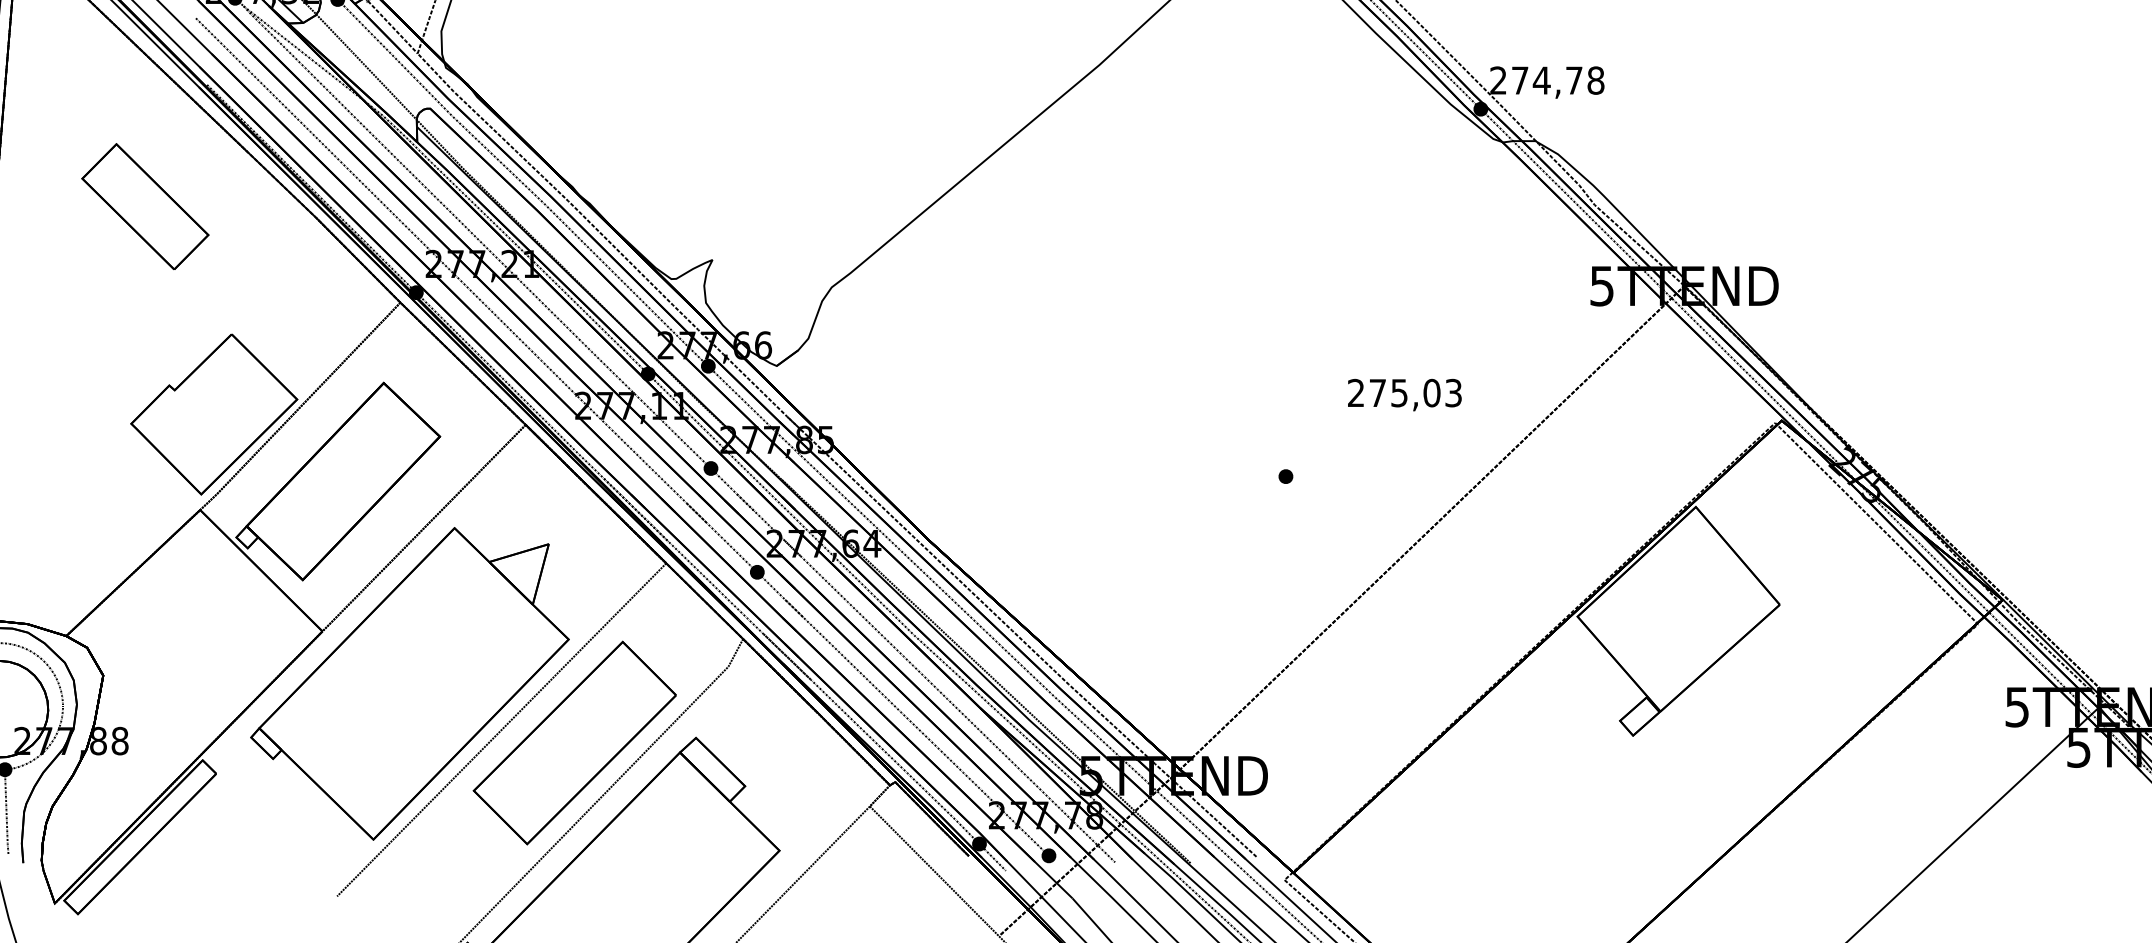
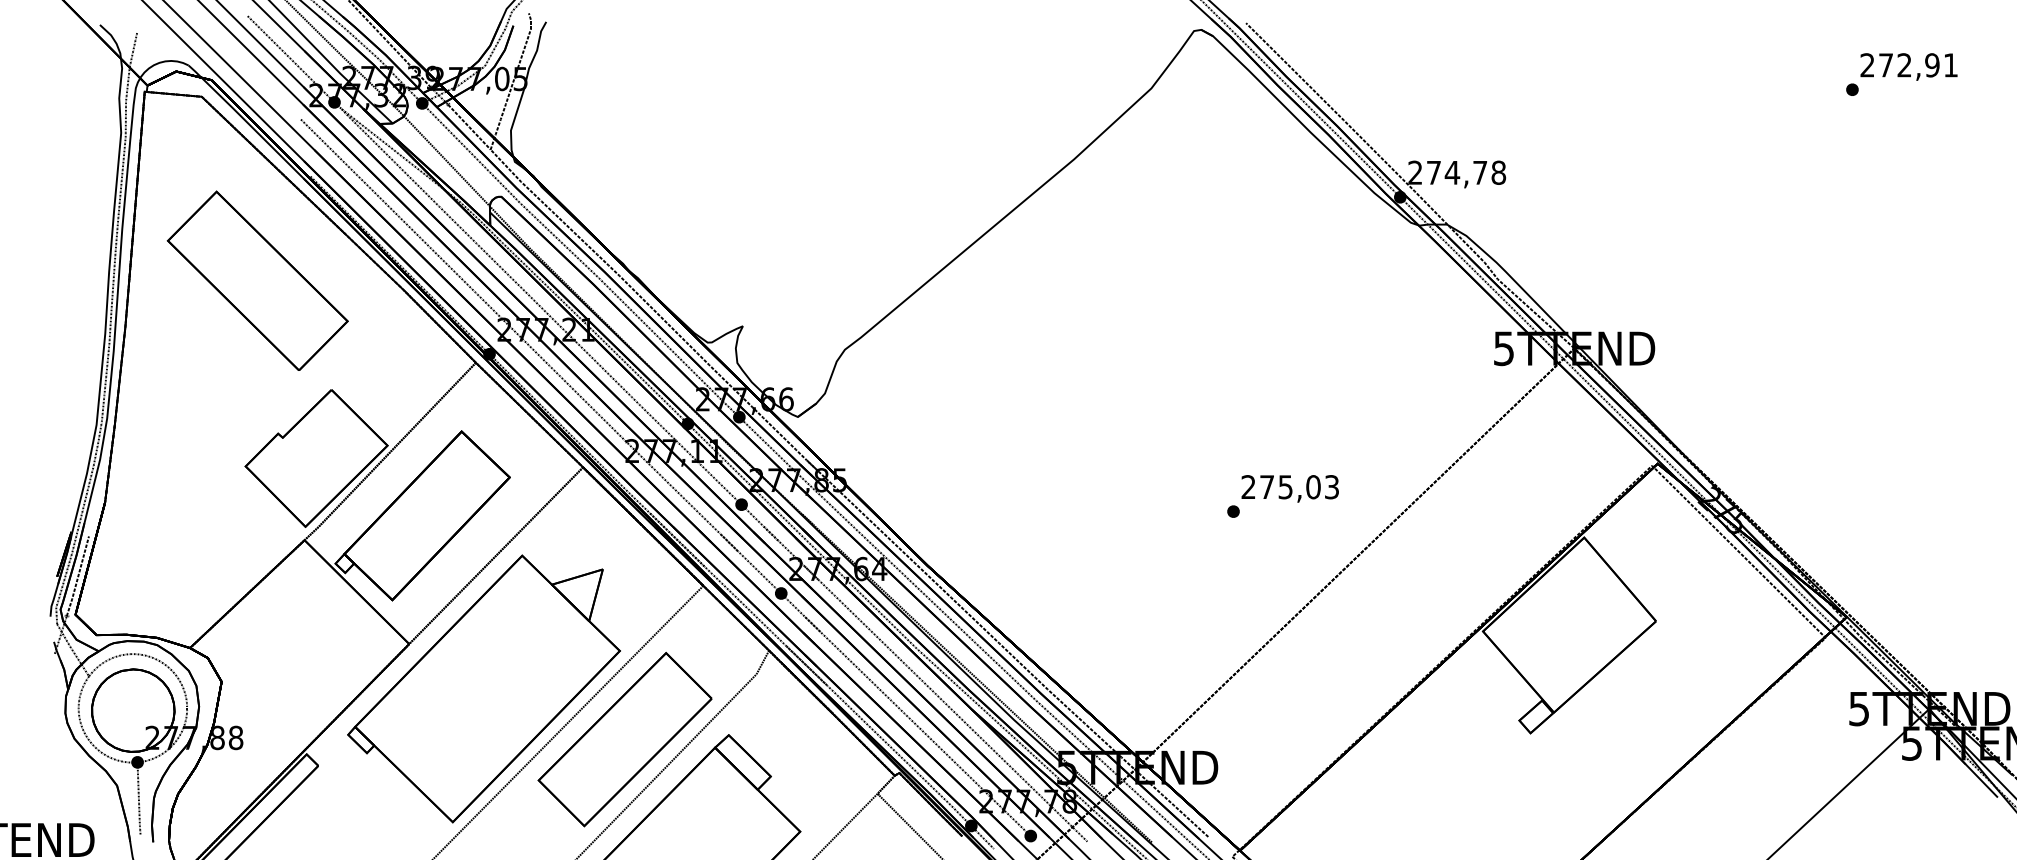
part: (145, 206) -> (257, 280), size x1.67
text: (1403, 394) -> (1289, 488), moved

